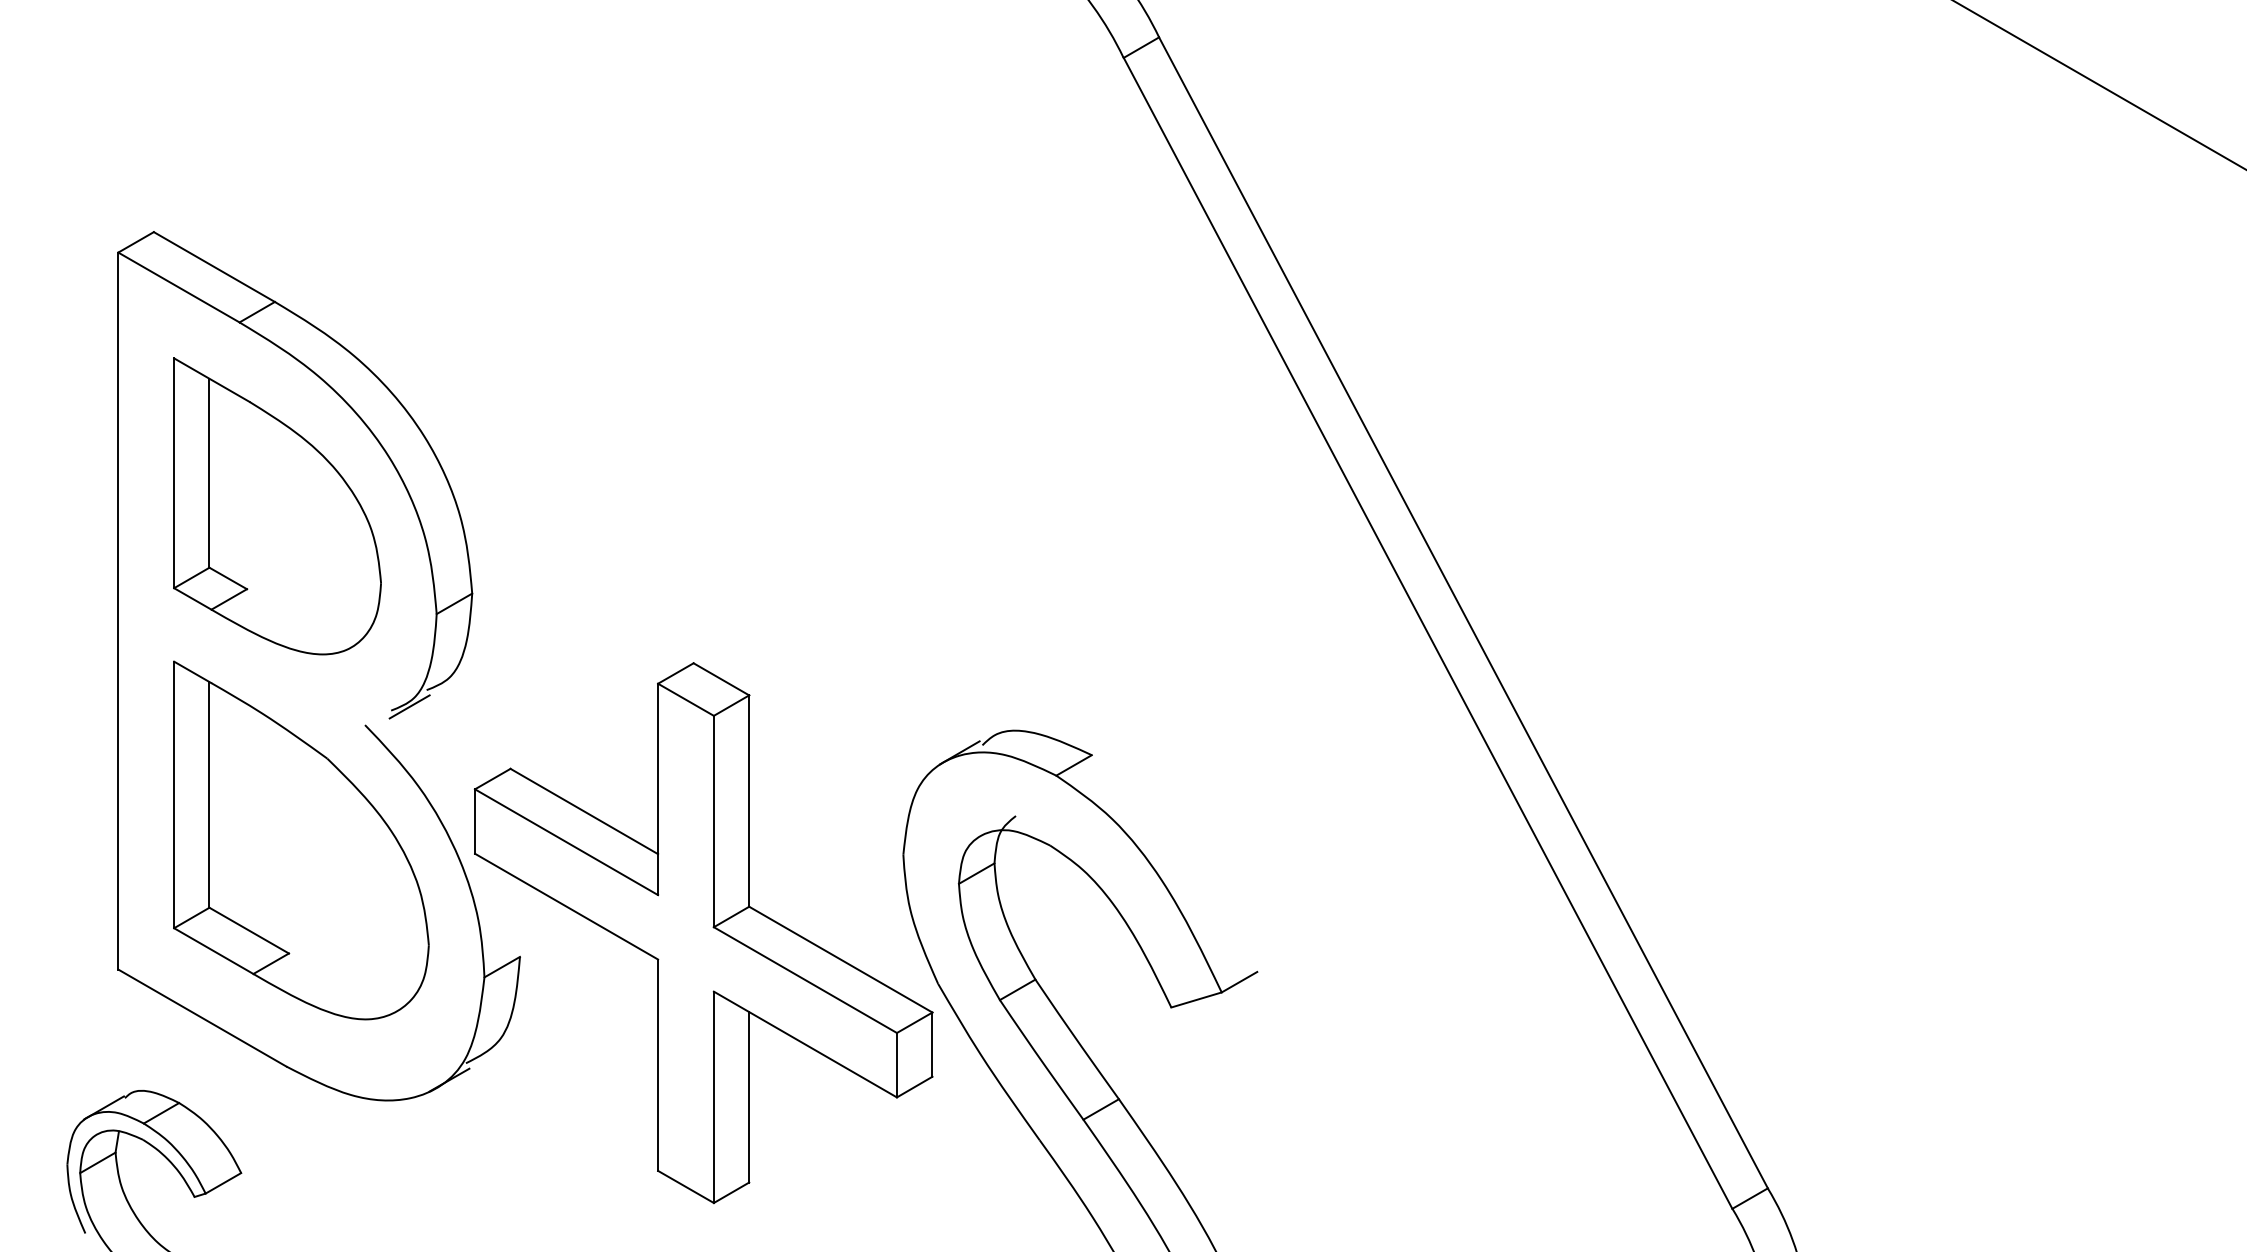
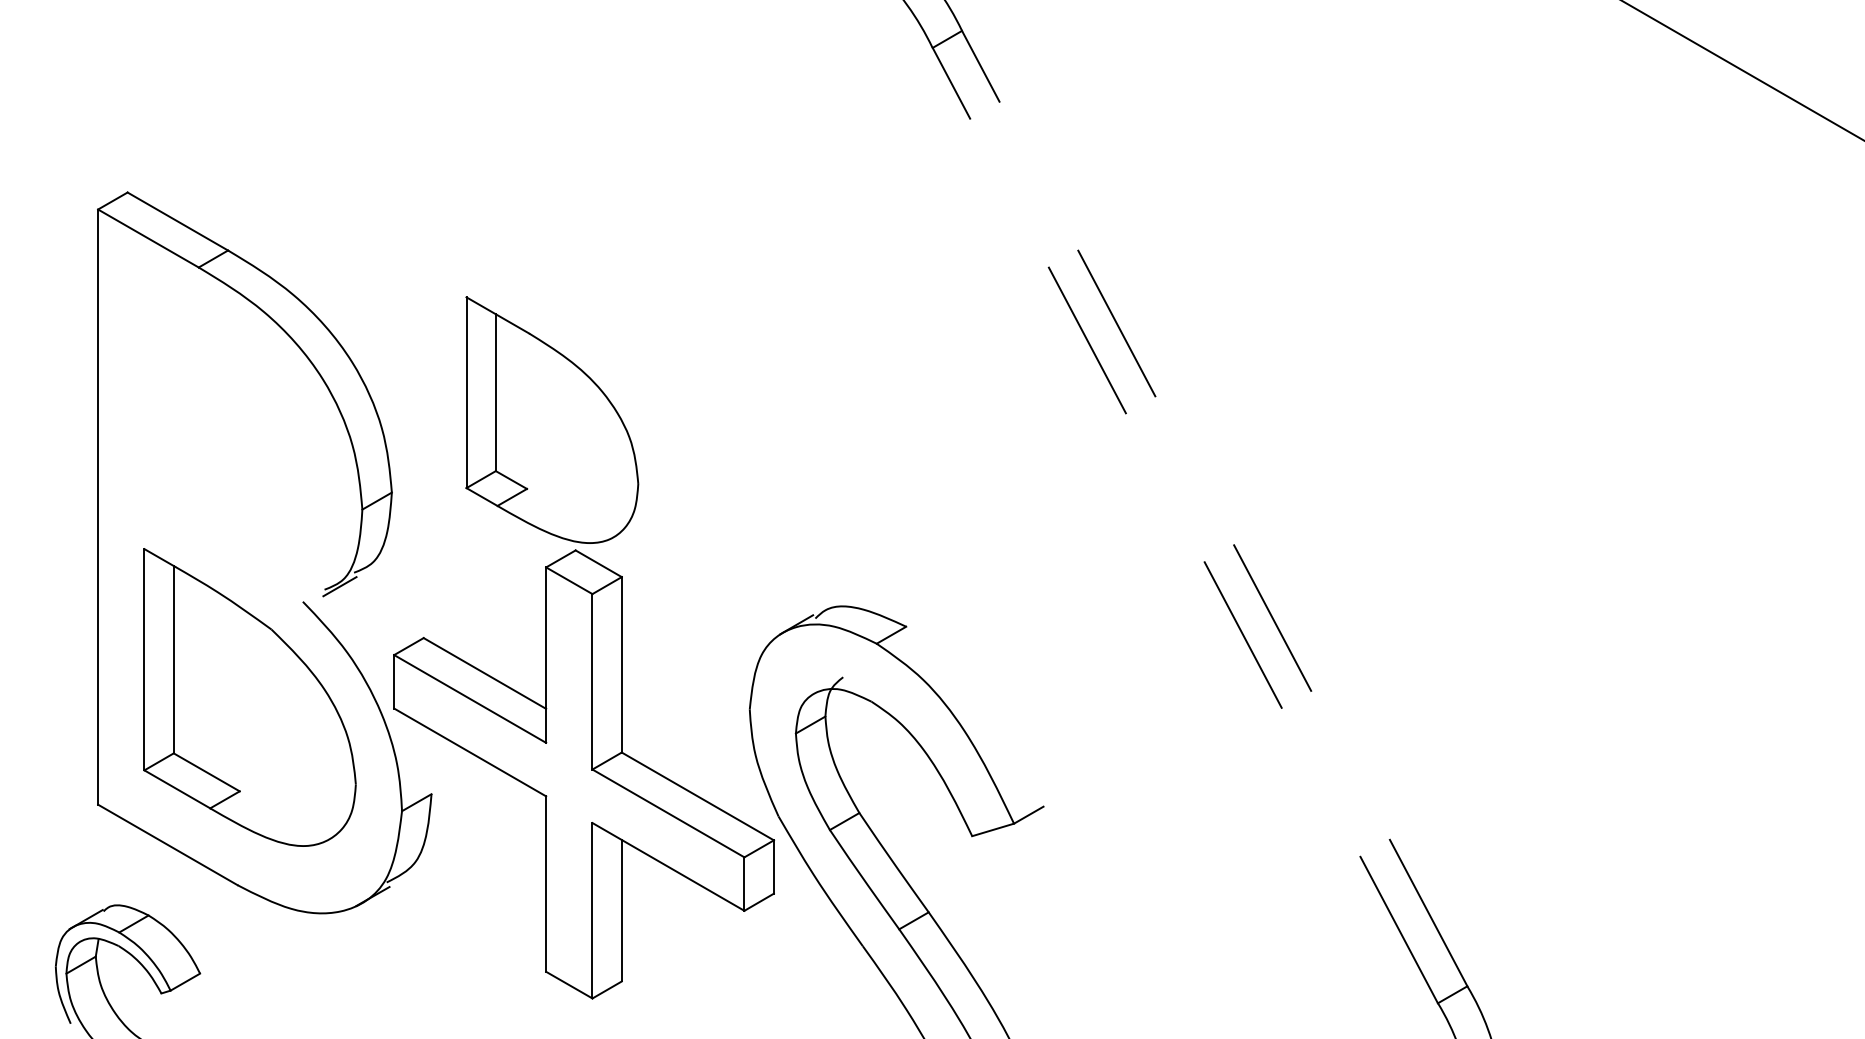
part: (277, 506) -> (552, 420), moved
line: (1463, 612) -> (1214, 508), solid -> dashed
line: (1428, 633) -> (1185, 525), solid -> dashed

